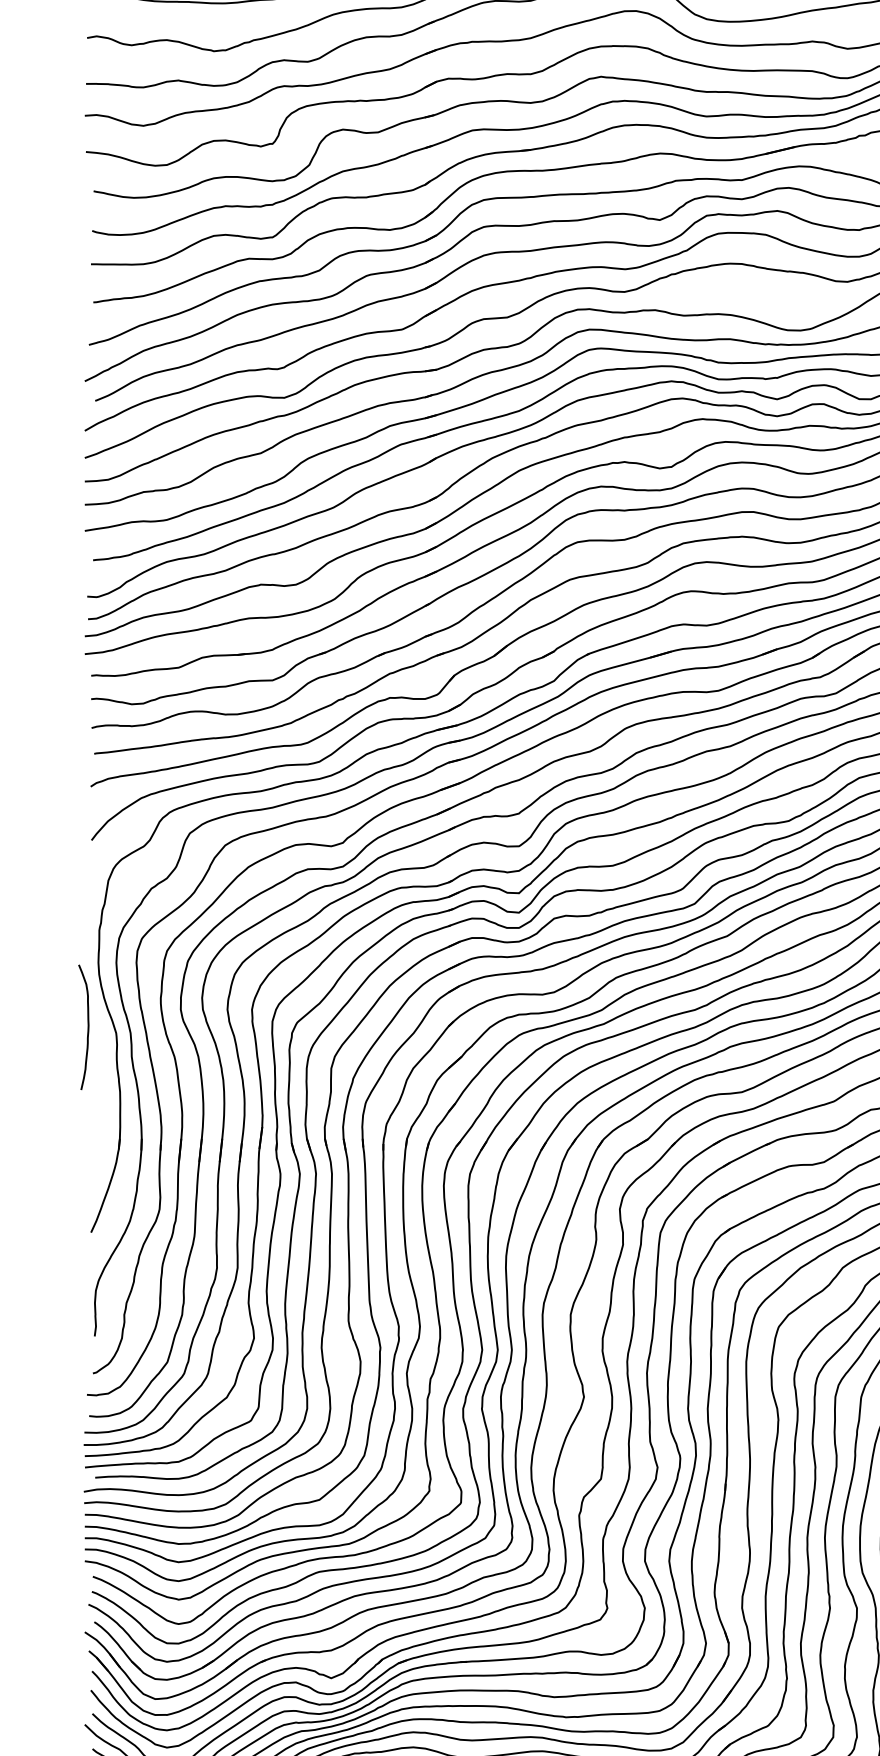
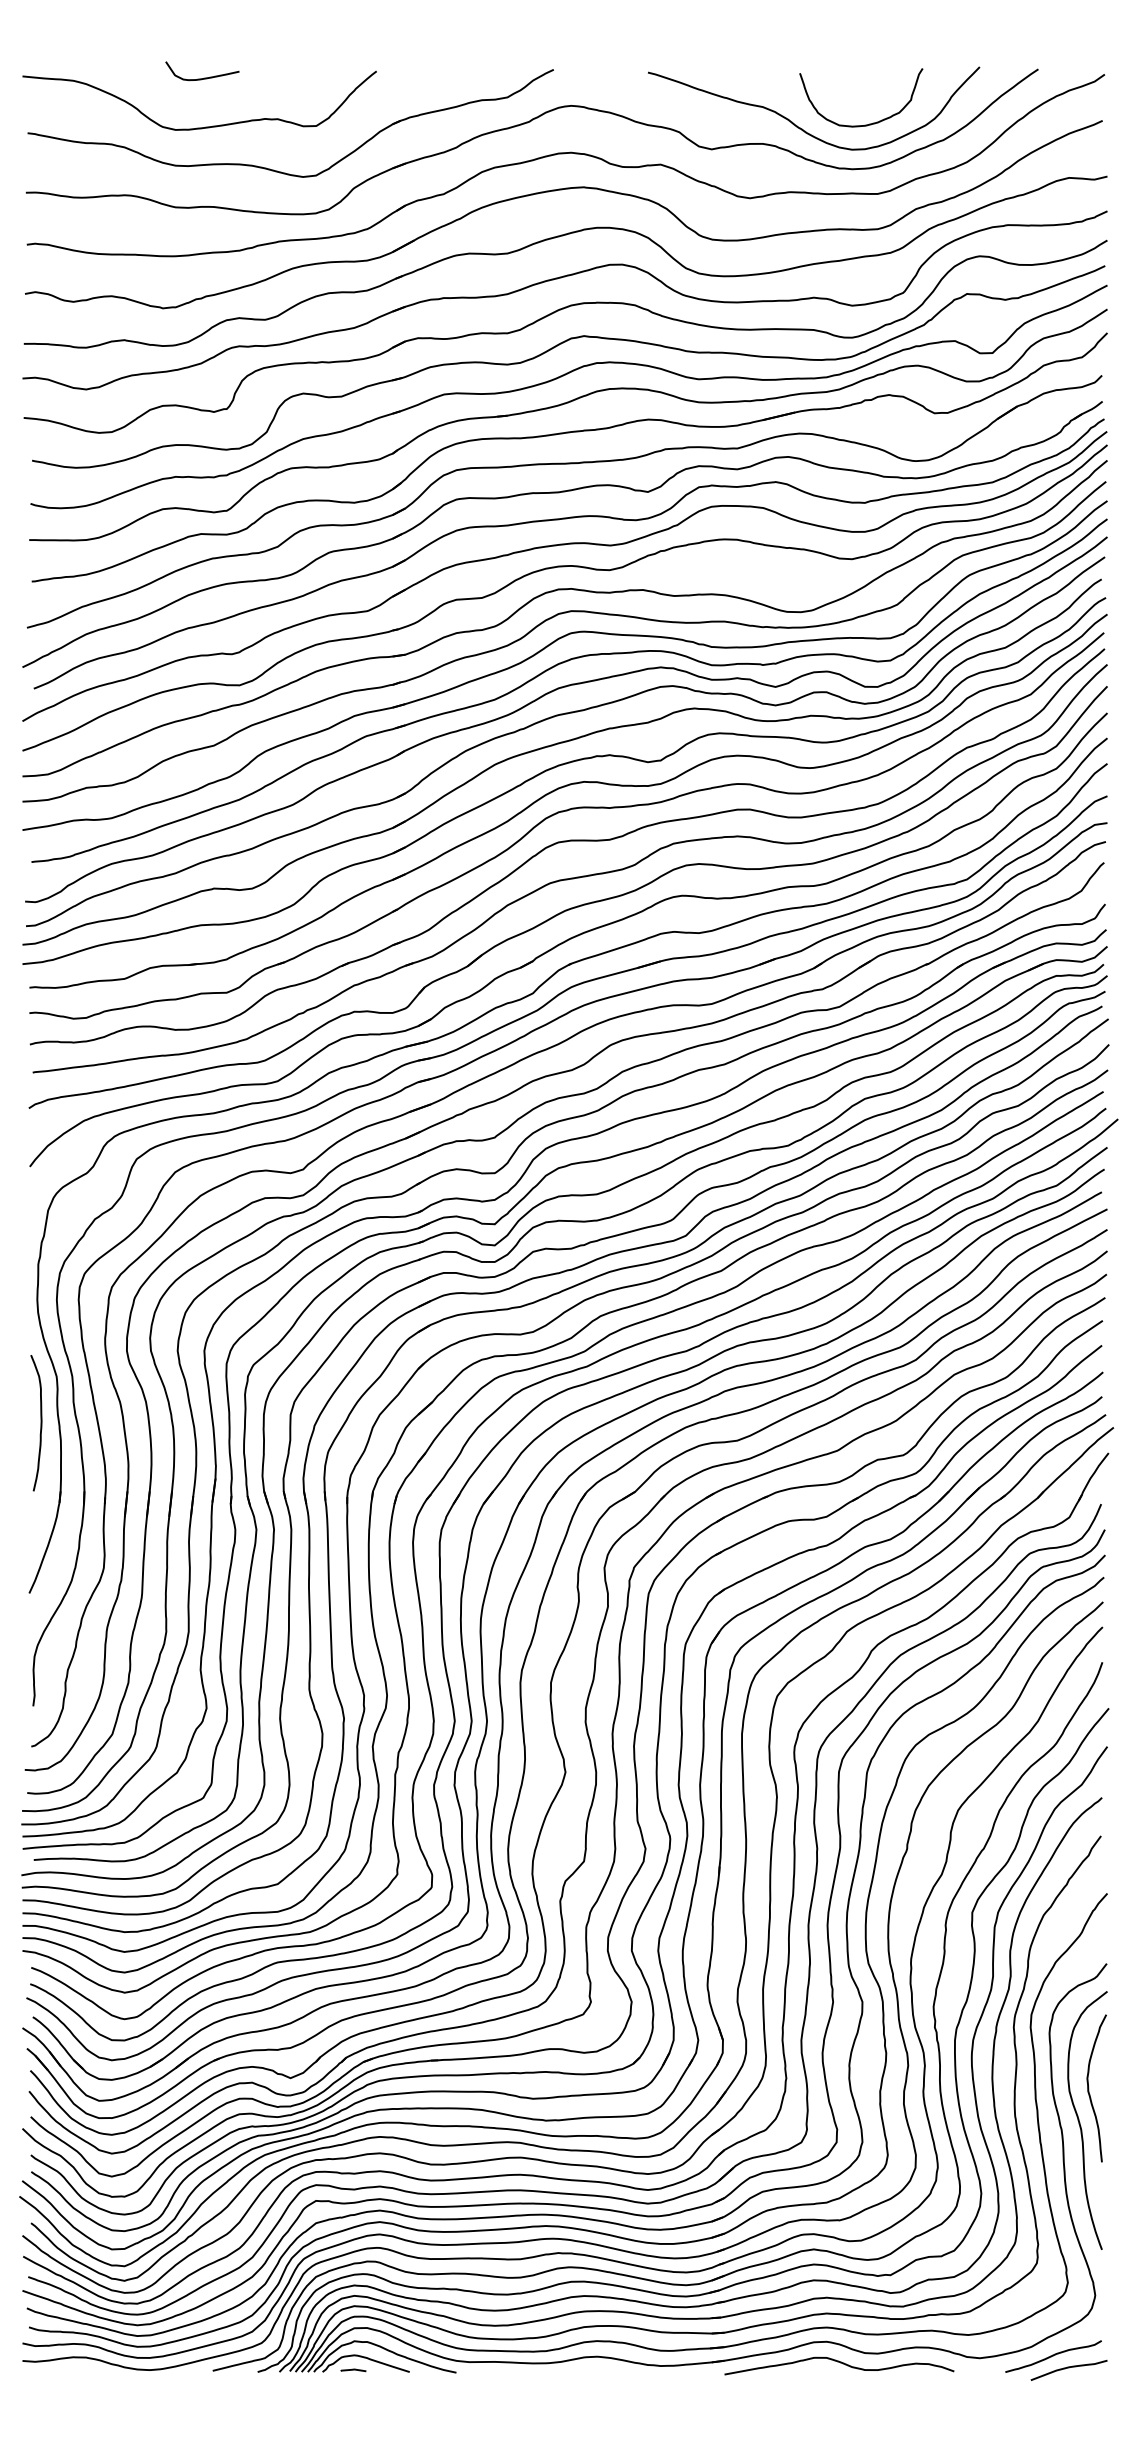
curve: (87, 1027) -> (40, 1423), moved

